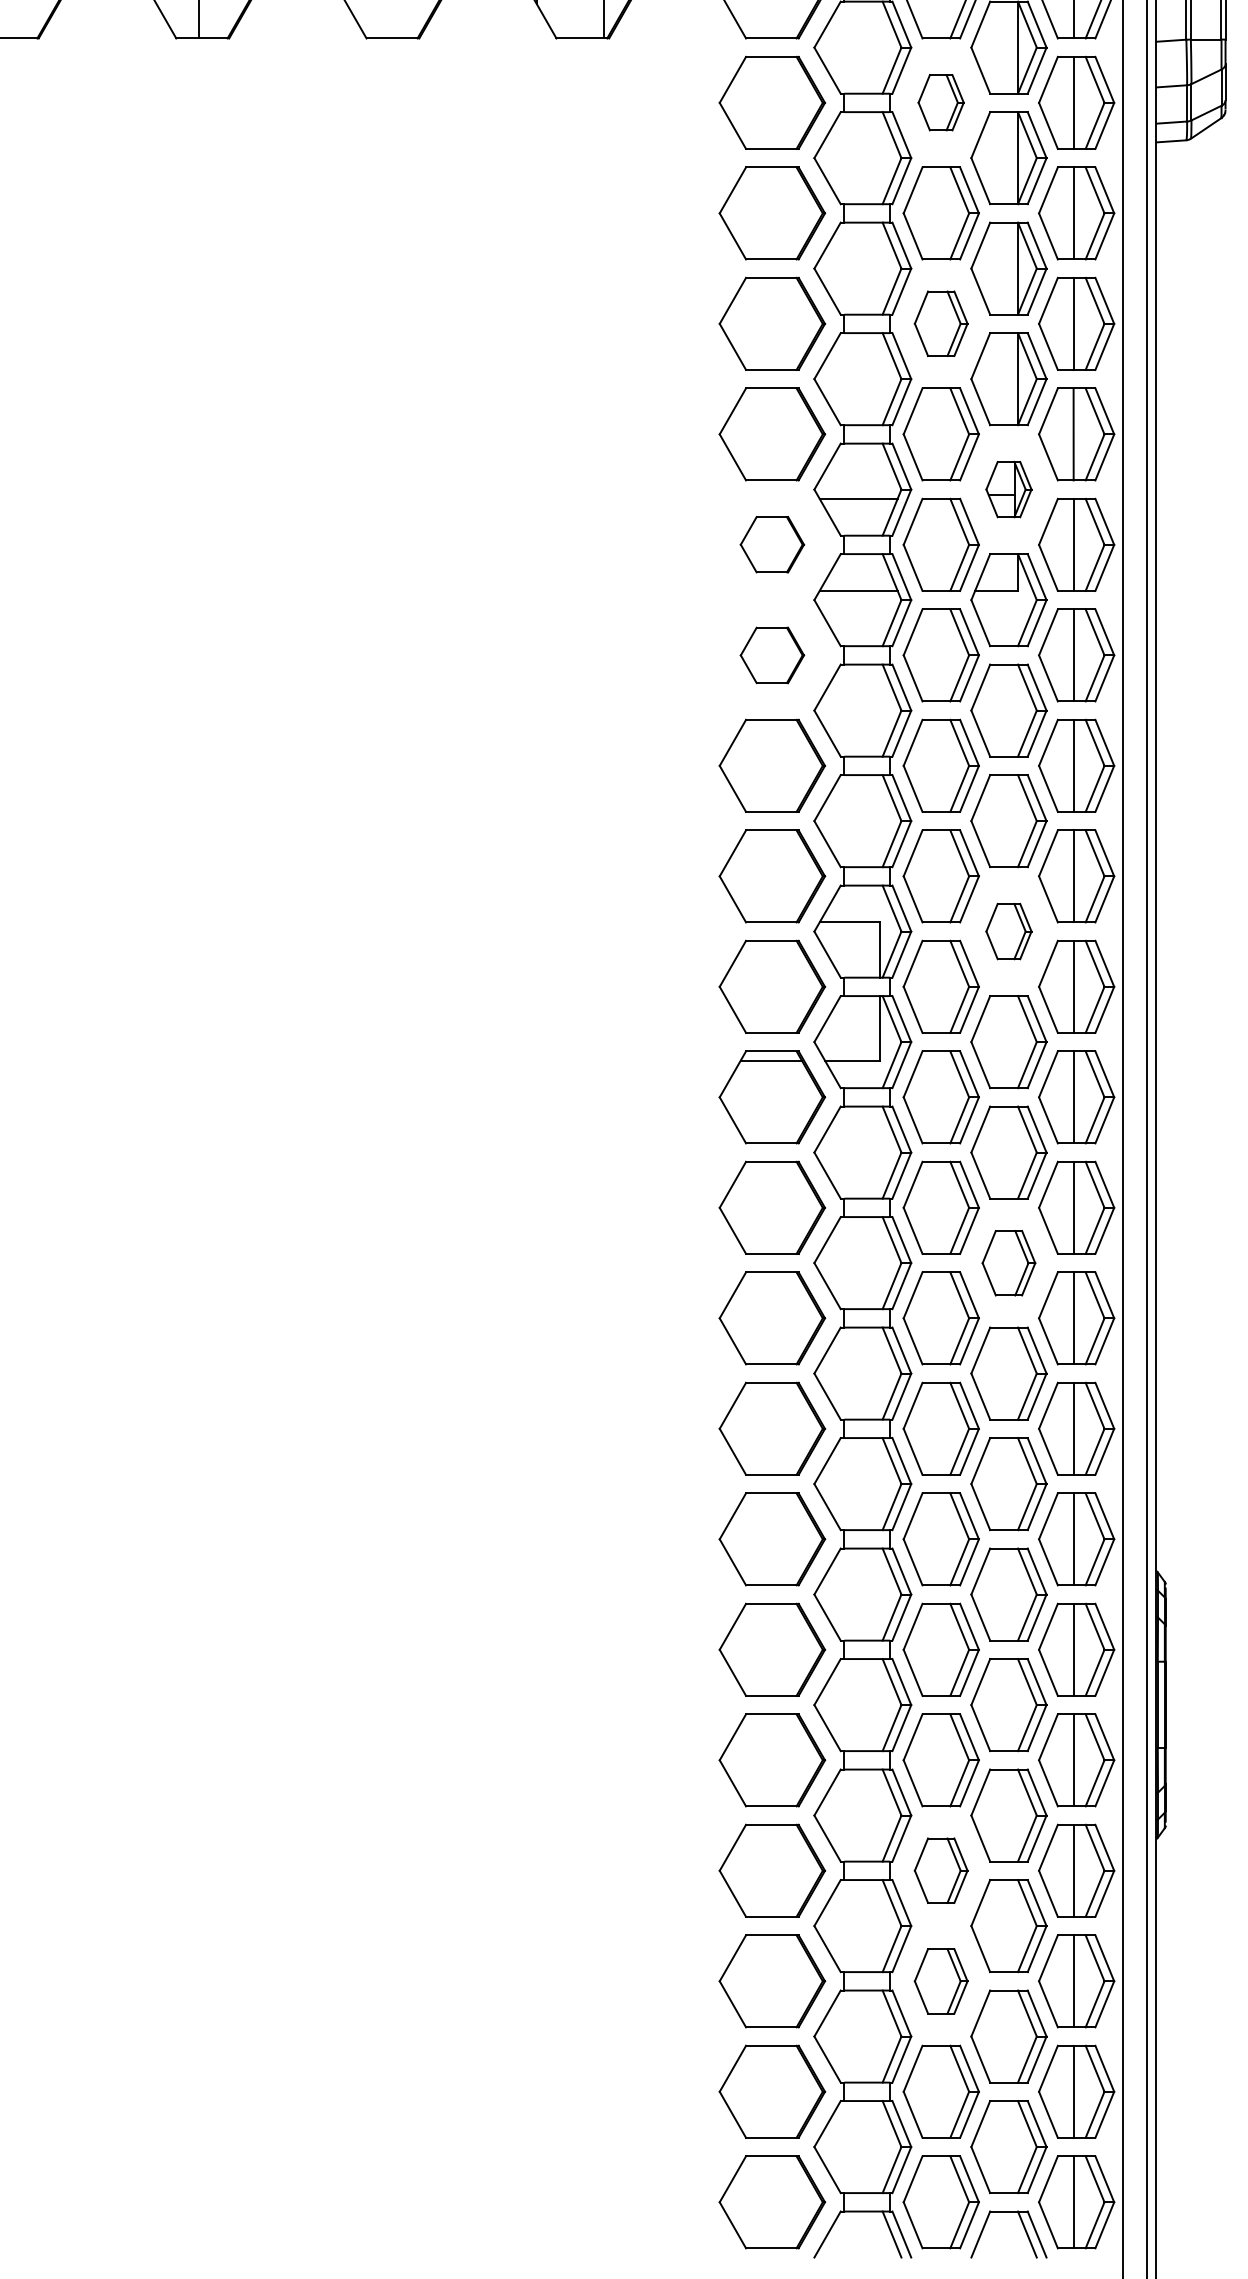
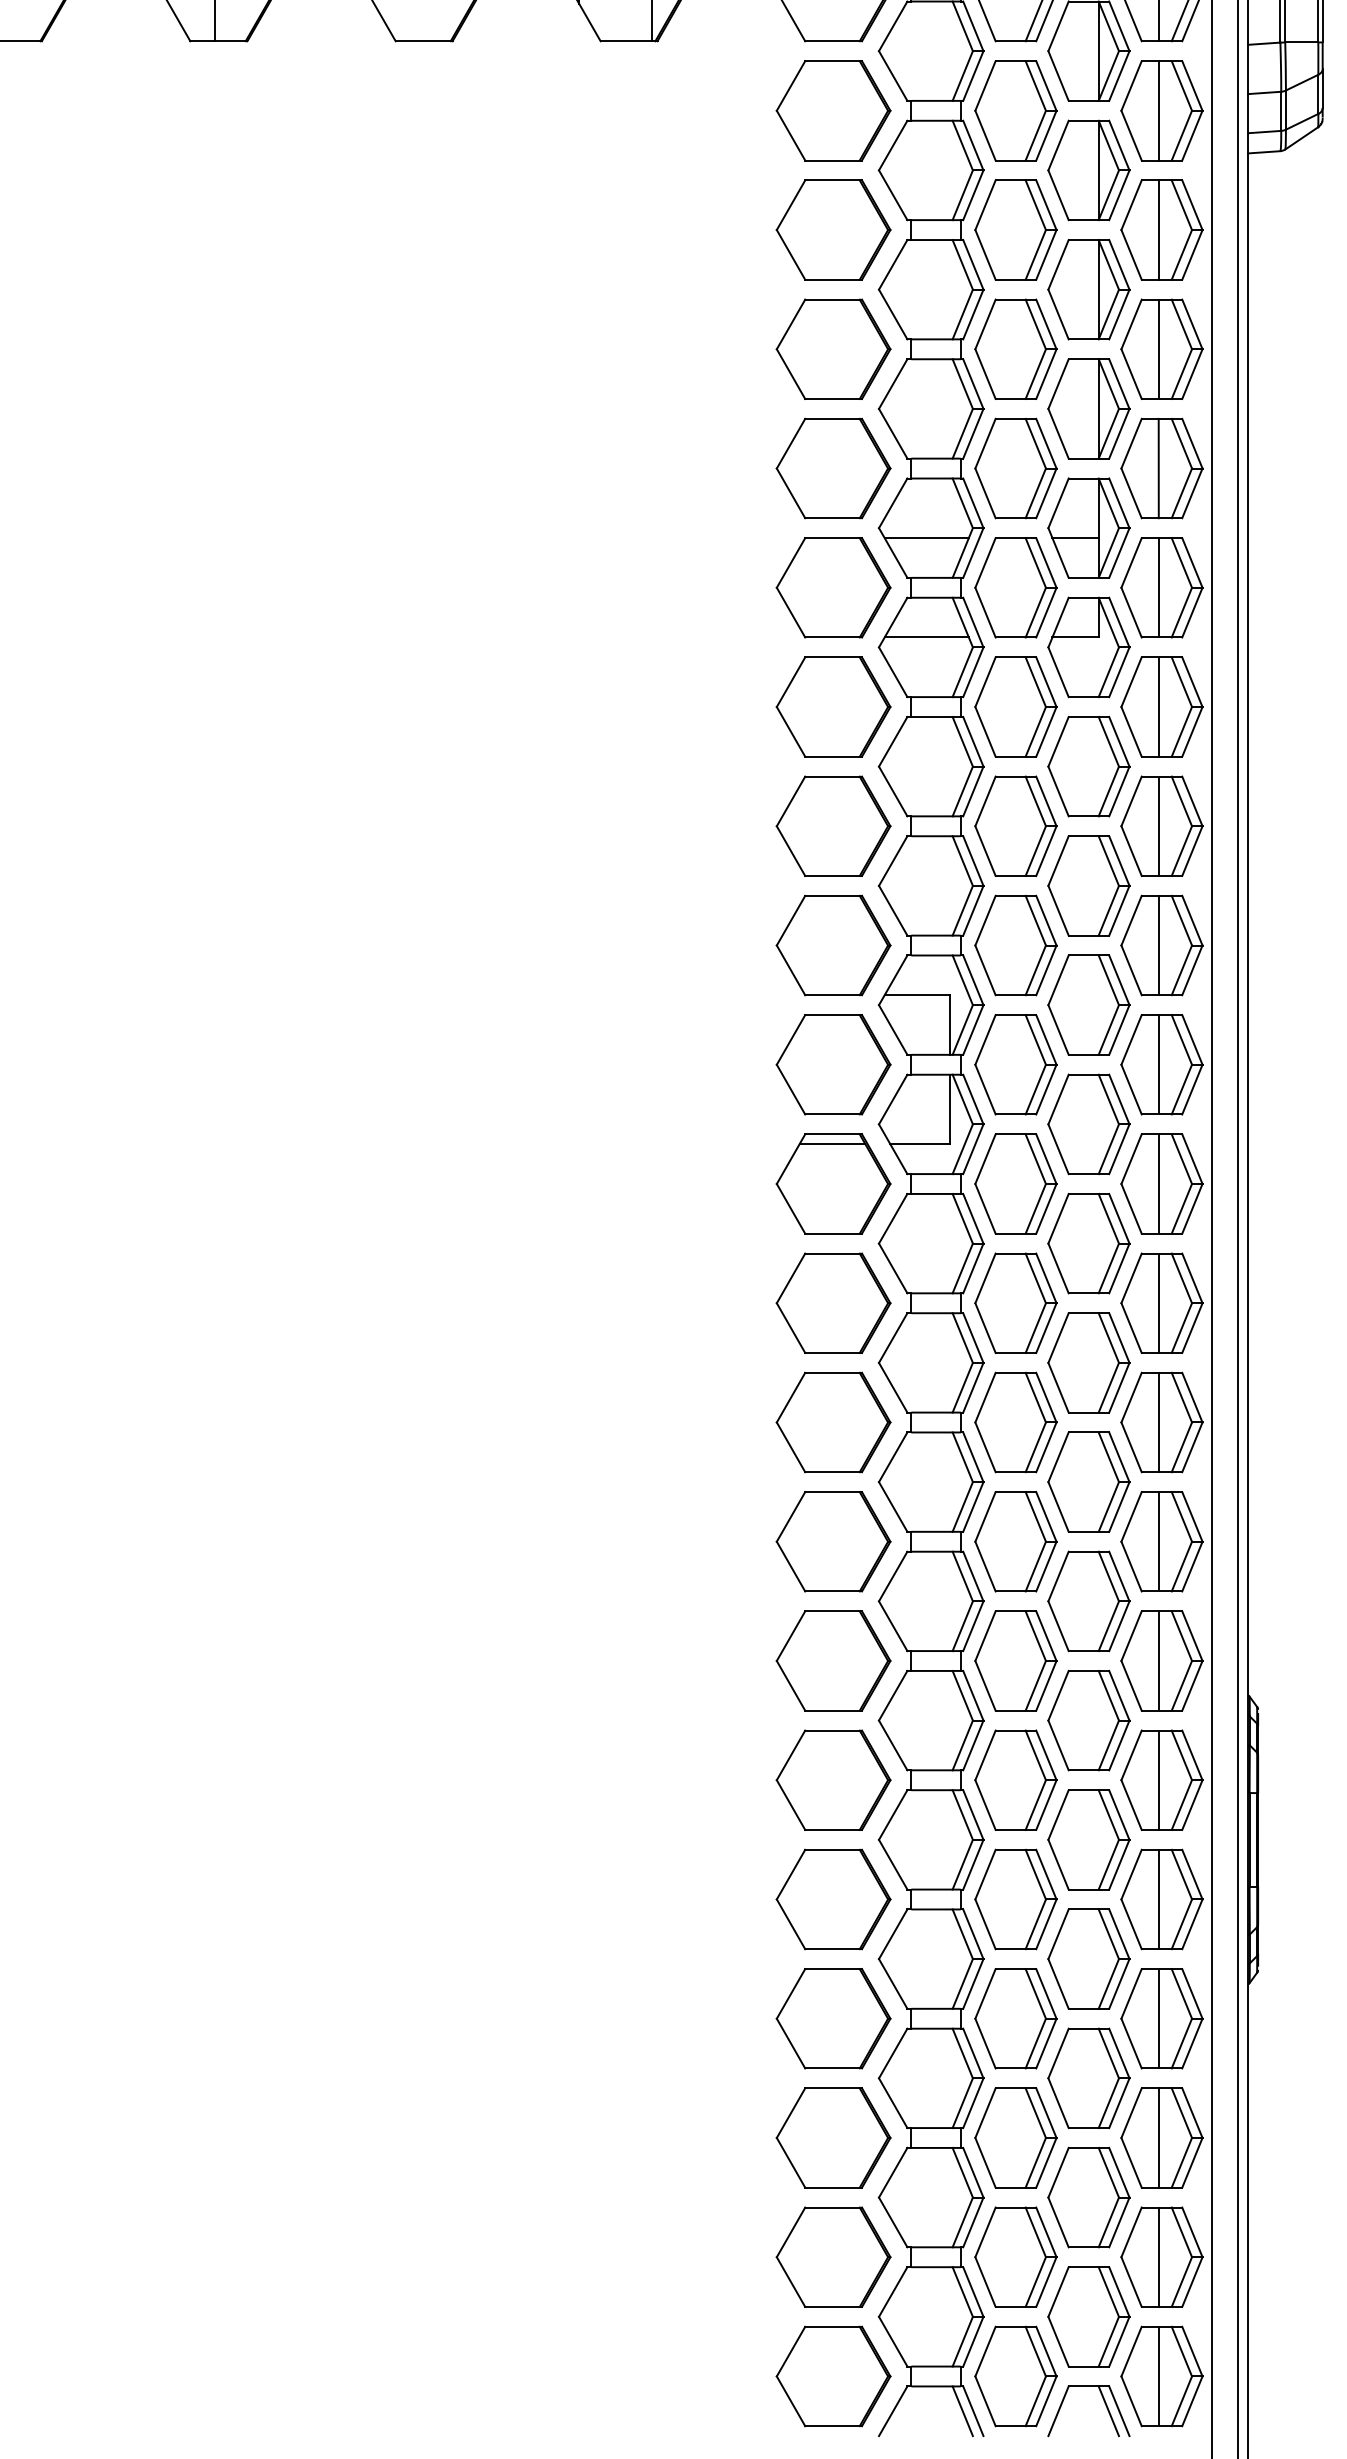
part: (940, 102) -> (1015, 110), size x1.67
part: (940, 323) -> (1015, 348), size x1.43
part: (1008, 489) -> (1088, 528), size x1.67
part: (772, 544) -> (833, 587), size x1.67
part: (772, 655) -> (833, 707), size x1.67
part: (1008, 931) -> (1088, 1005), size x1.67
part: (1008, 1263) -> (1088, 1363), size x1.43
part: (940, 1870) -> (1015, 2018), size x1.43
part: (940, 1981) -> (1015, 2138), size x1.43

